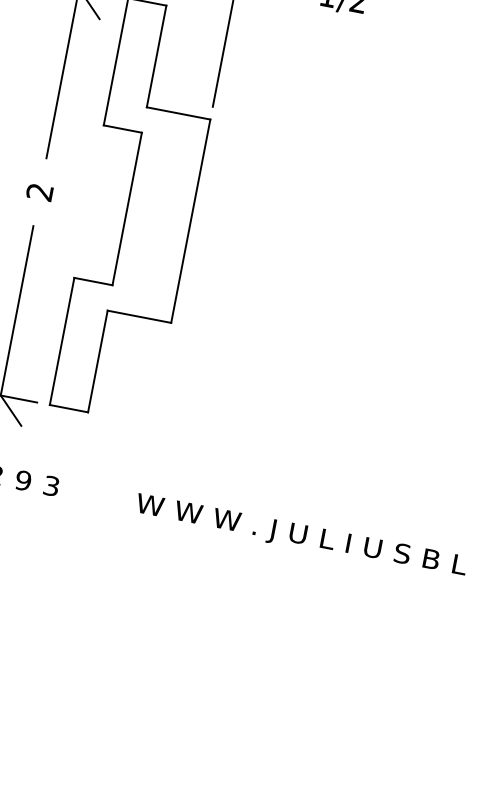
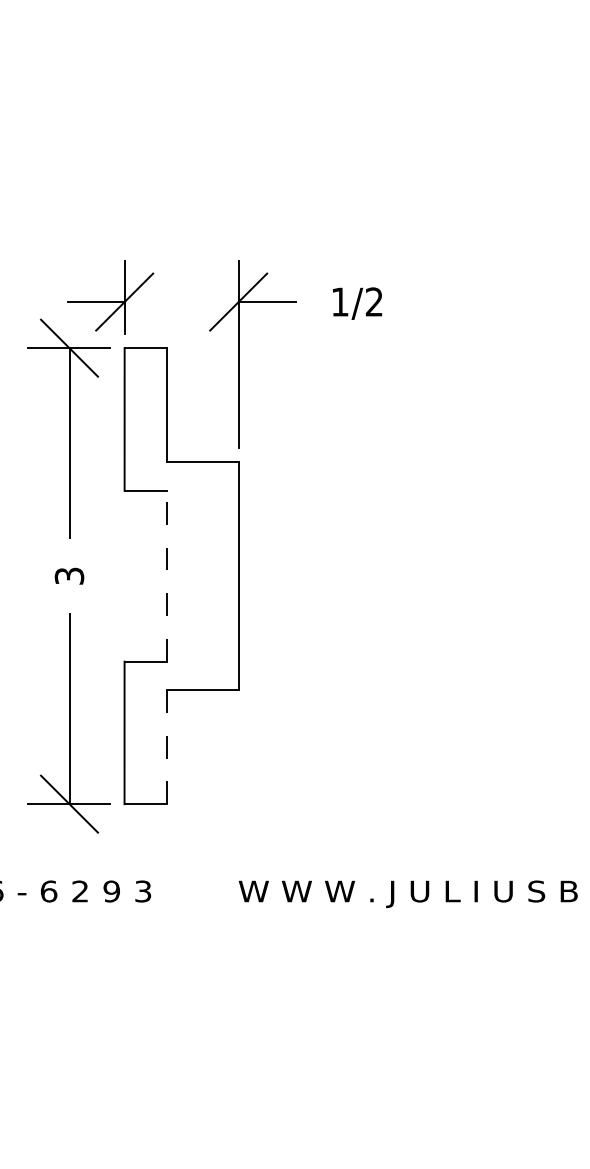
text: (40, 191) -> (69, 575), 2 -> 3
line: (127, 208) -> (167, 575), solid -> dashed
line: (97, 361) -> (167, 747), solid -> dashed

